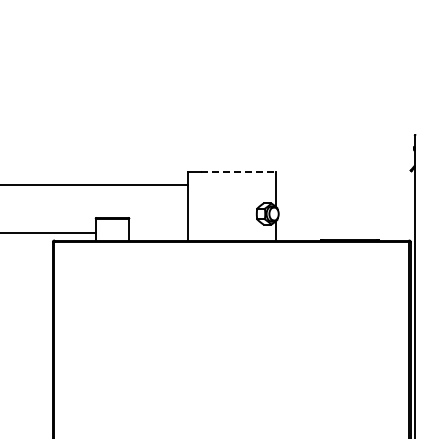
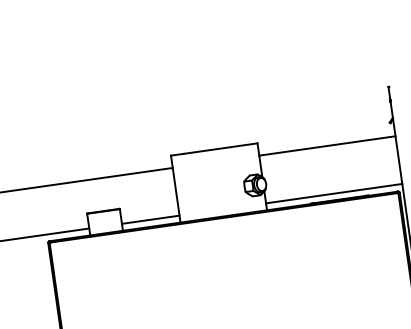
line: (238, 172) -> (220, 148), dashed -> solid
line: (344, 184) -> (326, 145), added
line: (158, 233) -> (150, 219), added
line: (344, 233) -> (333, 193), added

